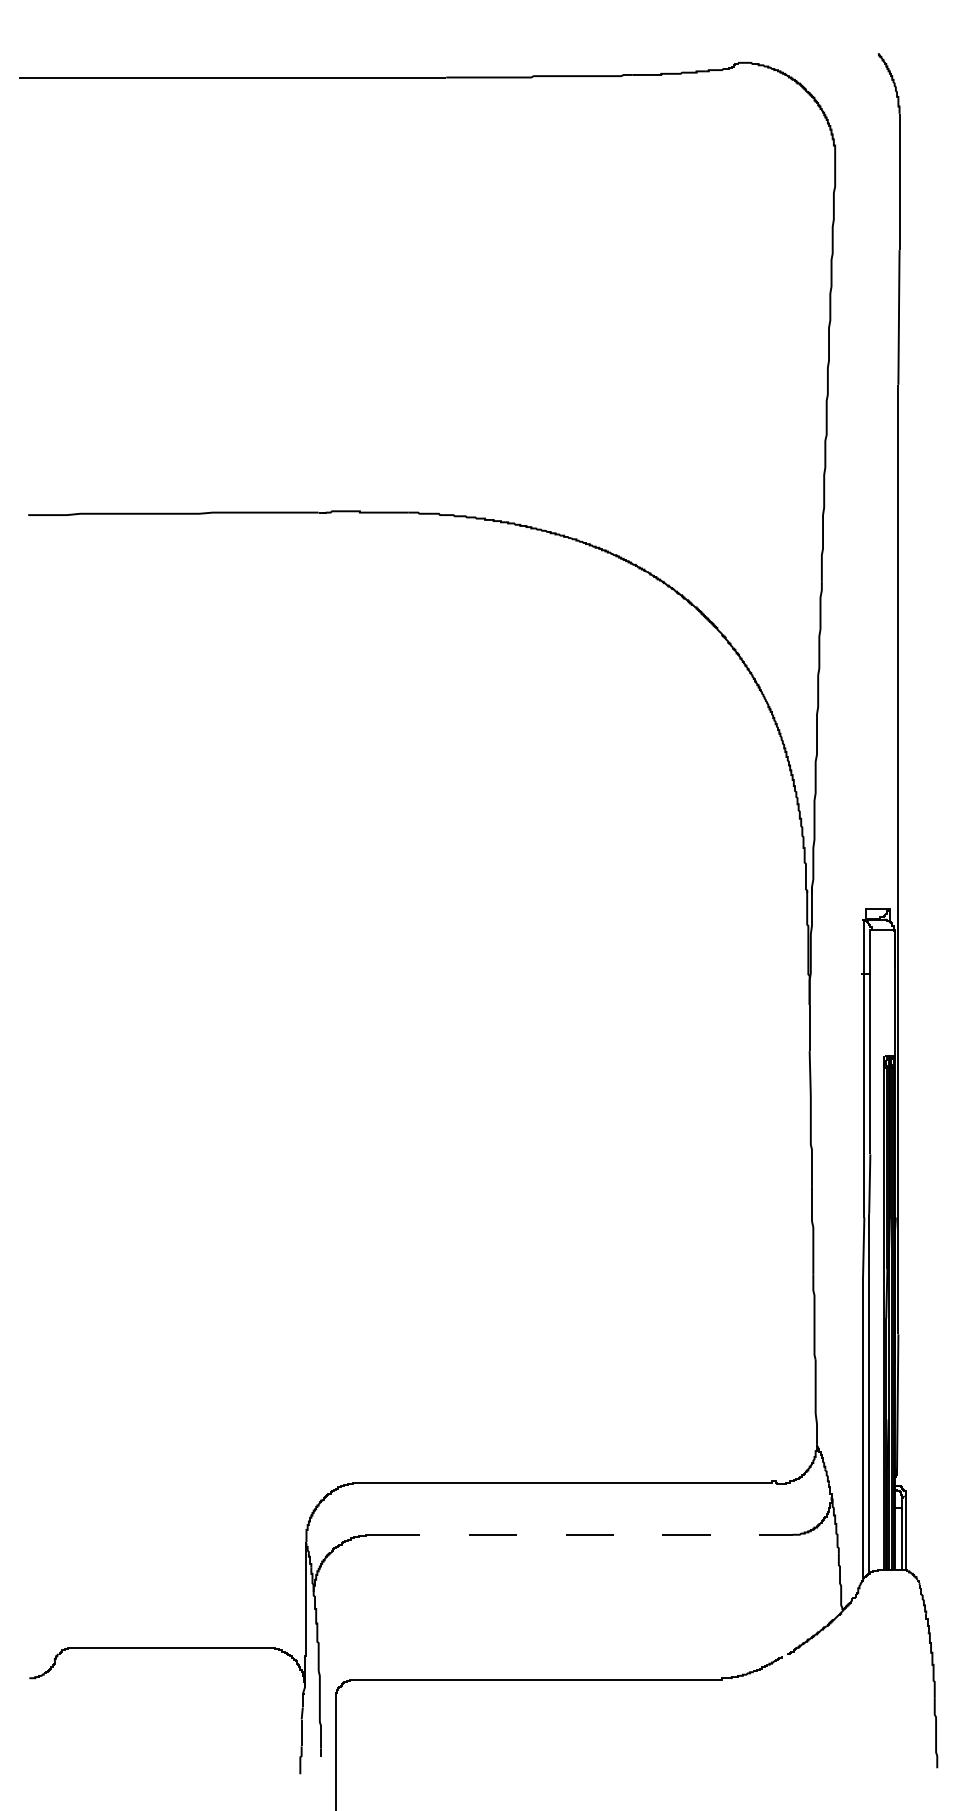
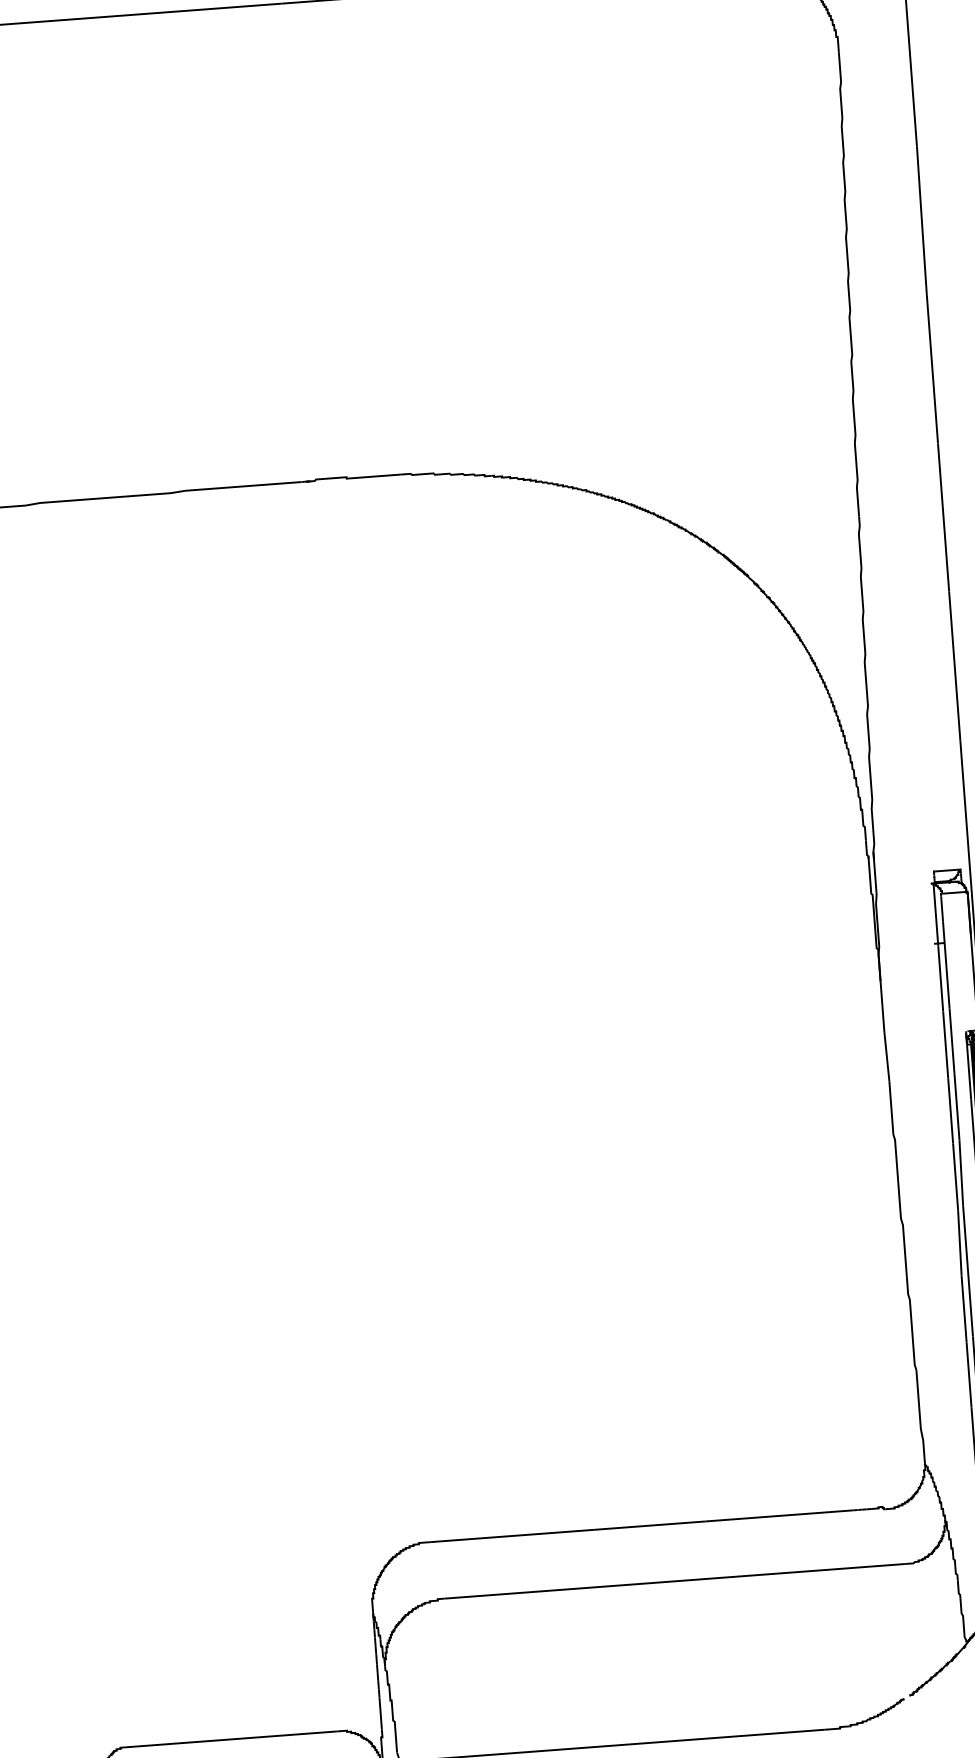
line: (582, 1534) -> (675, 1581), dashed -> solid

